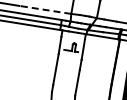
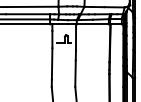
line: (44, 9) -> (31, 6), dashed -> solid

